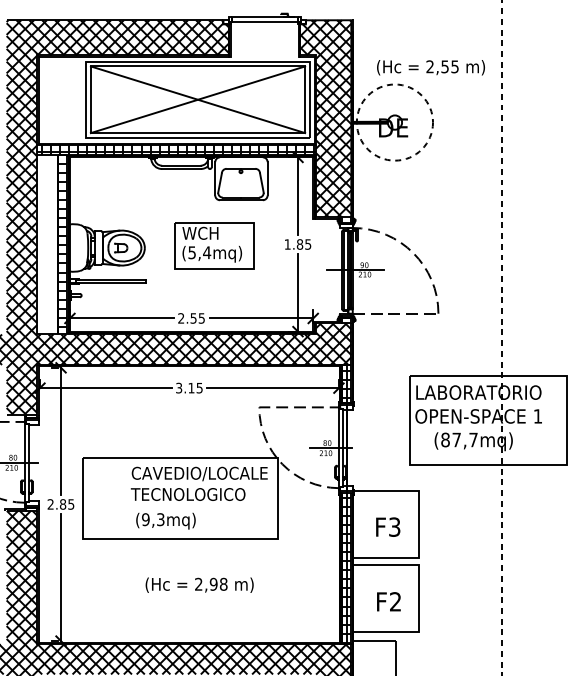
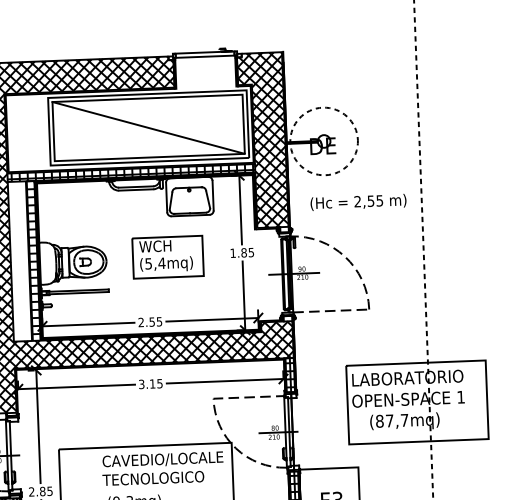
text: (430, 67) -> (358, 202), moved
line: (197, 99) -> (148, 127), removed

